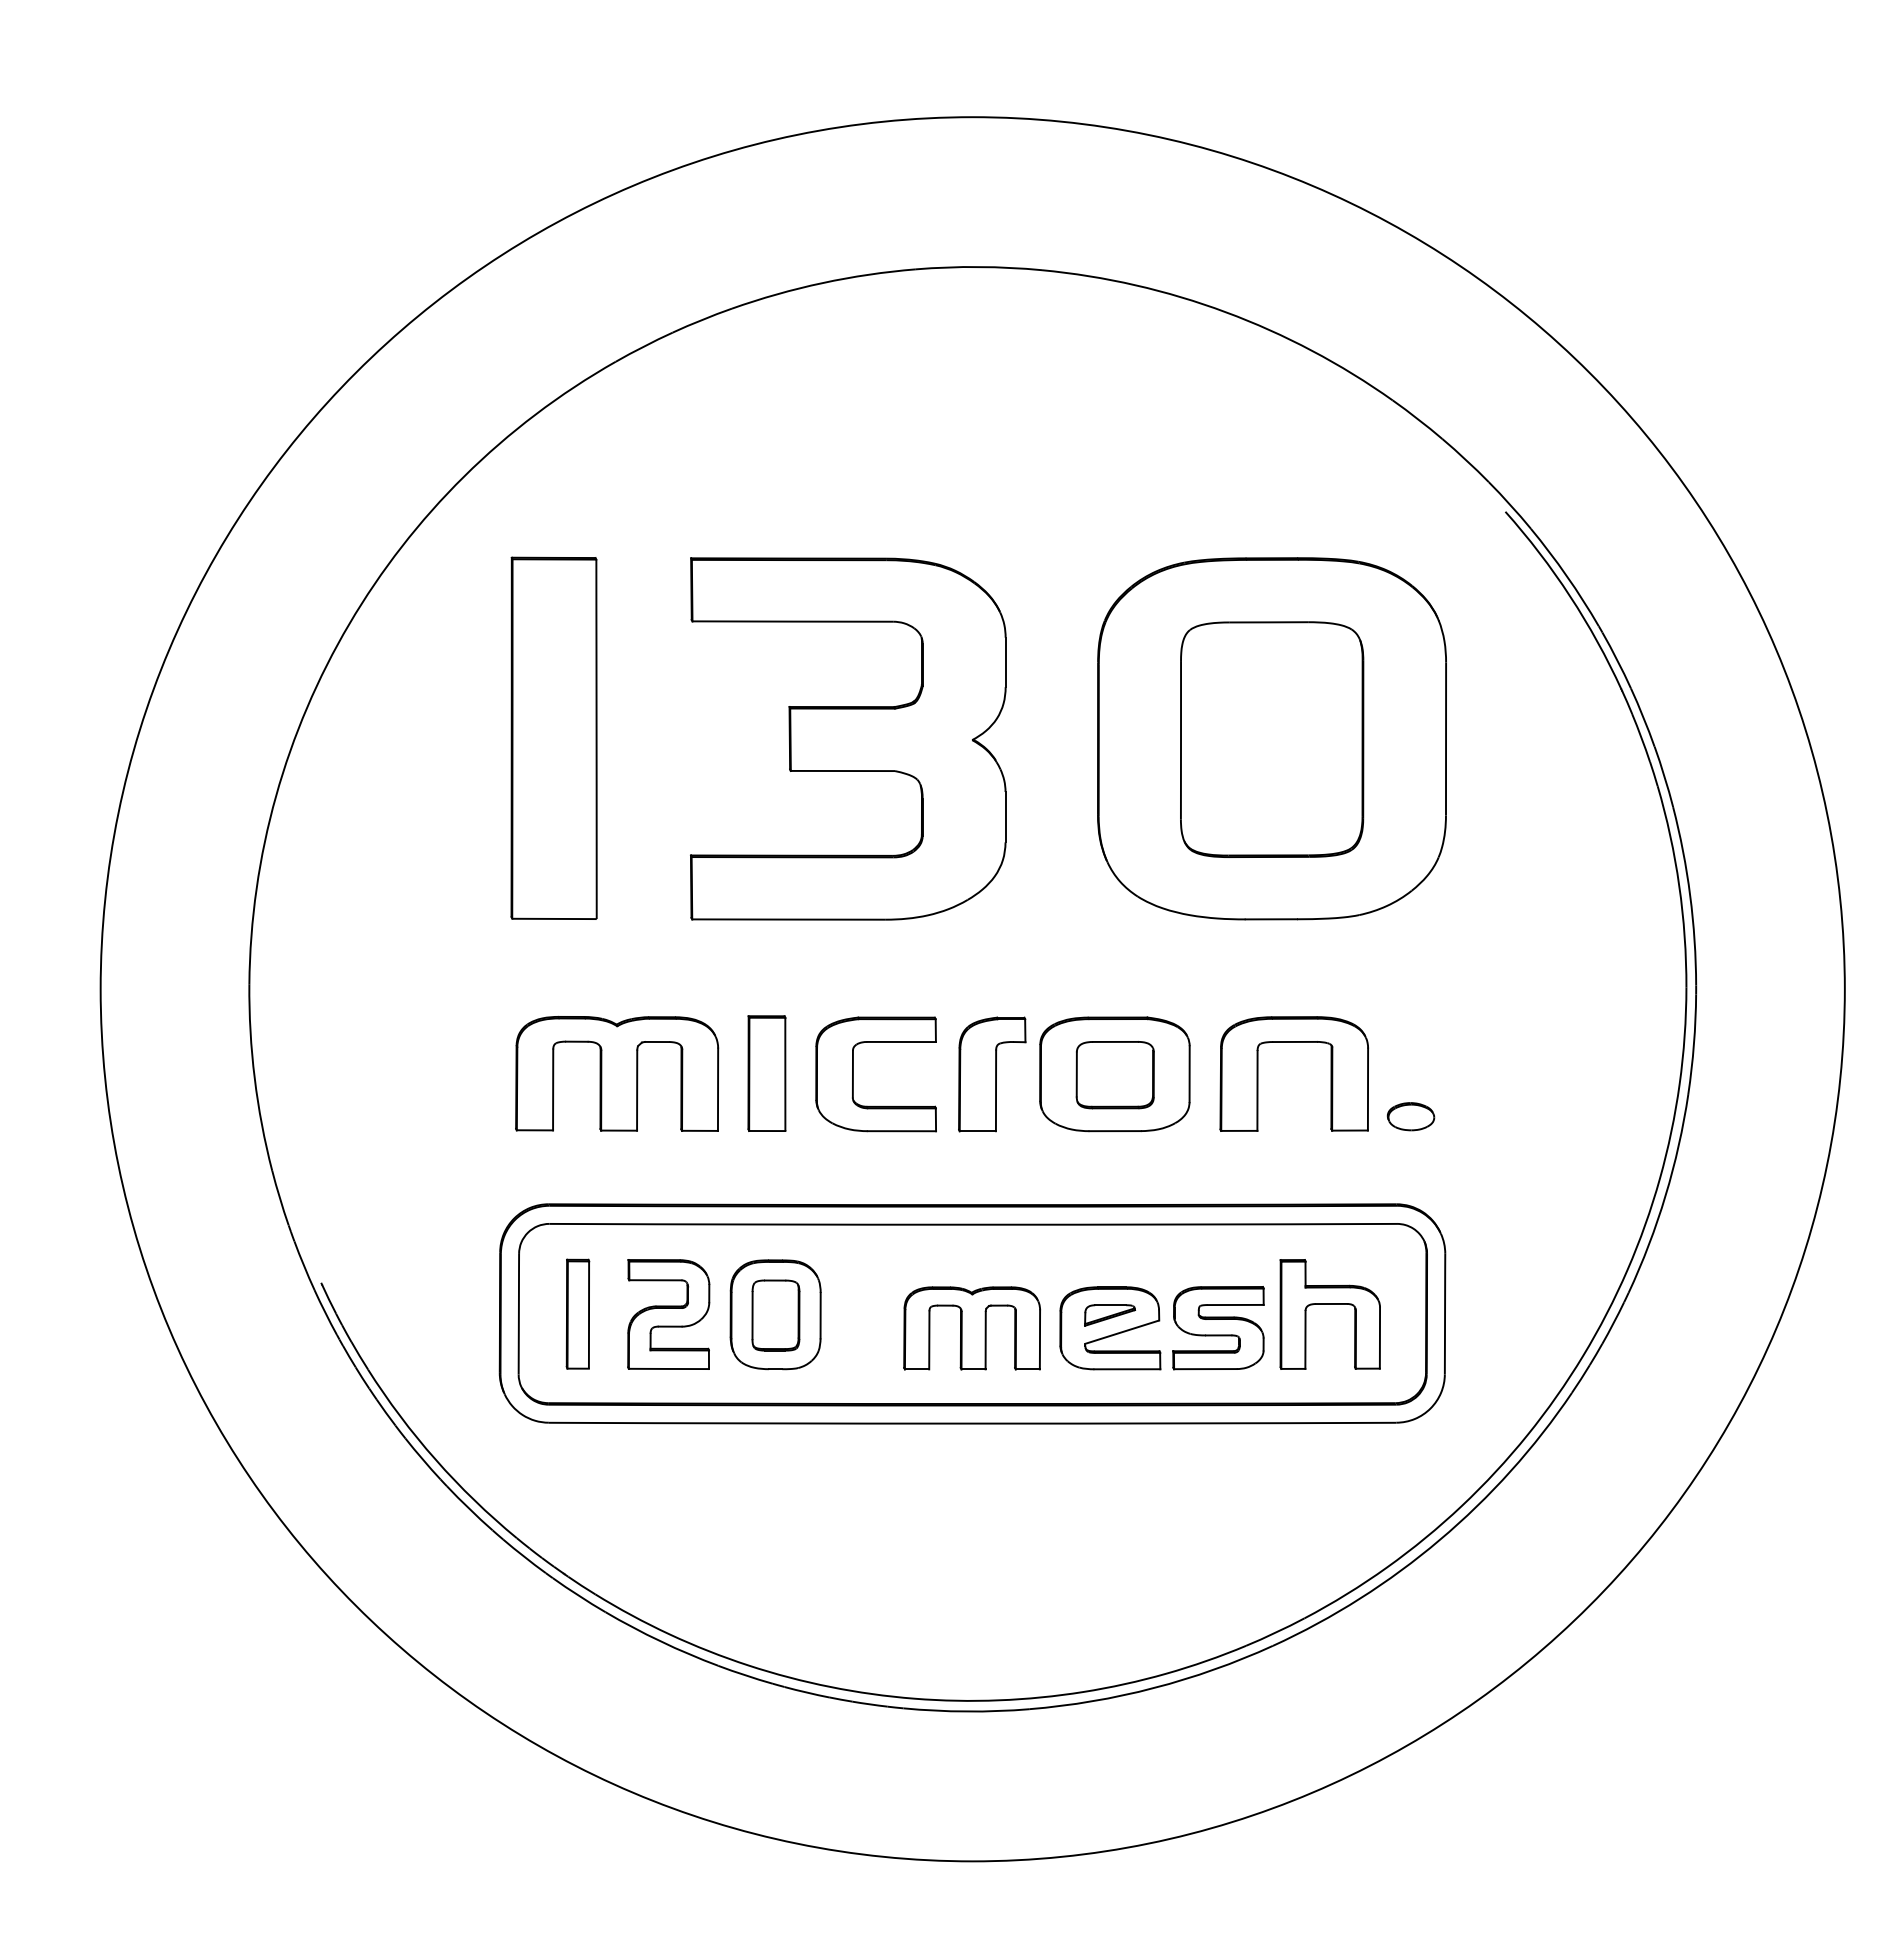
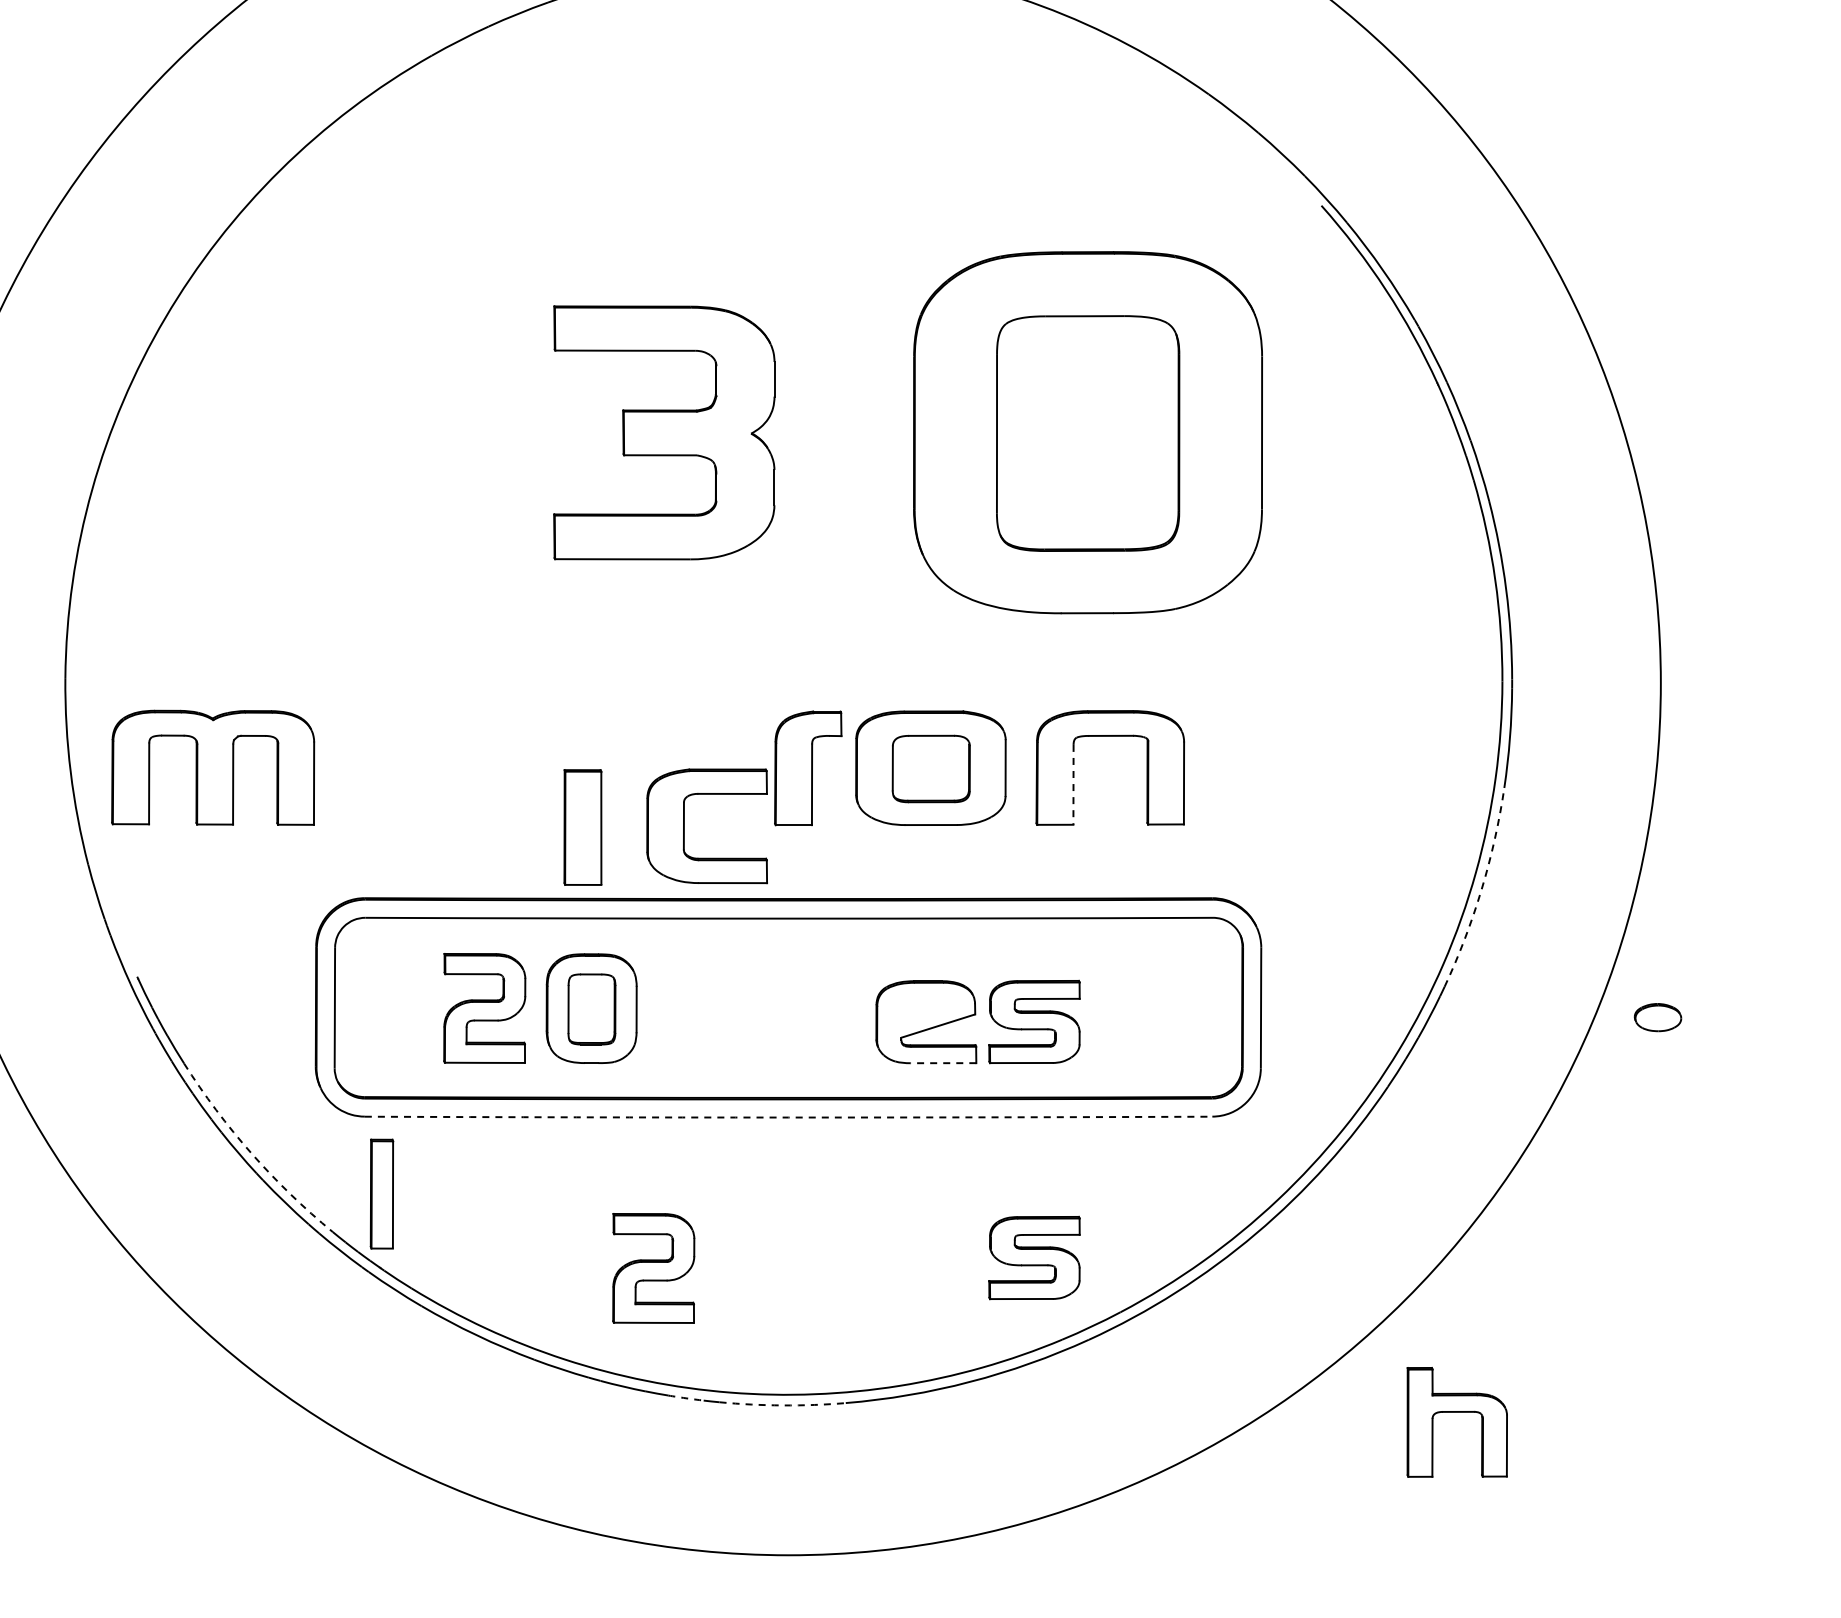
part: (553, 737) -> (369, 431), removed
part: (848, 738) -> (664, 432), size x0.7
part: (617, 1073) -> (213, 767), moved
part: (766, 1073) -> (582, 827), moved
part: (853, 1074) -> (684, 826), moved
line: (1257, 1090) -> (1073, 784), solid -> dashed
part: (1410, 1116) -> (1657, 1017), moved
arc: (1665, 1195) -> (1481, 889), solid -> dashed
part: (1329, 1304) -> (1456, 1412), moved
part: (577, 1313) -> (381, 1193), moved
part: (1109, 1315) -> (925, 1009), removed
part: (971, 1328) -> (787, 1022), removed
line: (1127, 1369) -> (943, 1063), solid -> dashed
arc: (972, 1423) -> (788, 1117), solid -> dashed
arc: (435, 1459) -> (251, 1153), solid -> dashed
part: (1218, 1564) -> (1034, 1258), added
part: (837, 1574) -> (653, 1268), added
arc: (869, 1704) -> (685, 1398), solid -> dashed
arc: (966, 1711) -> (782, 1405), solid -> dashed

